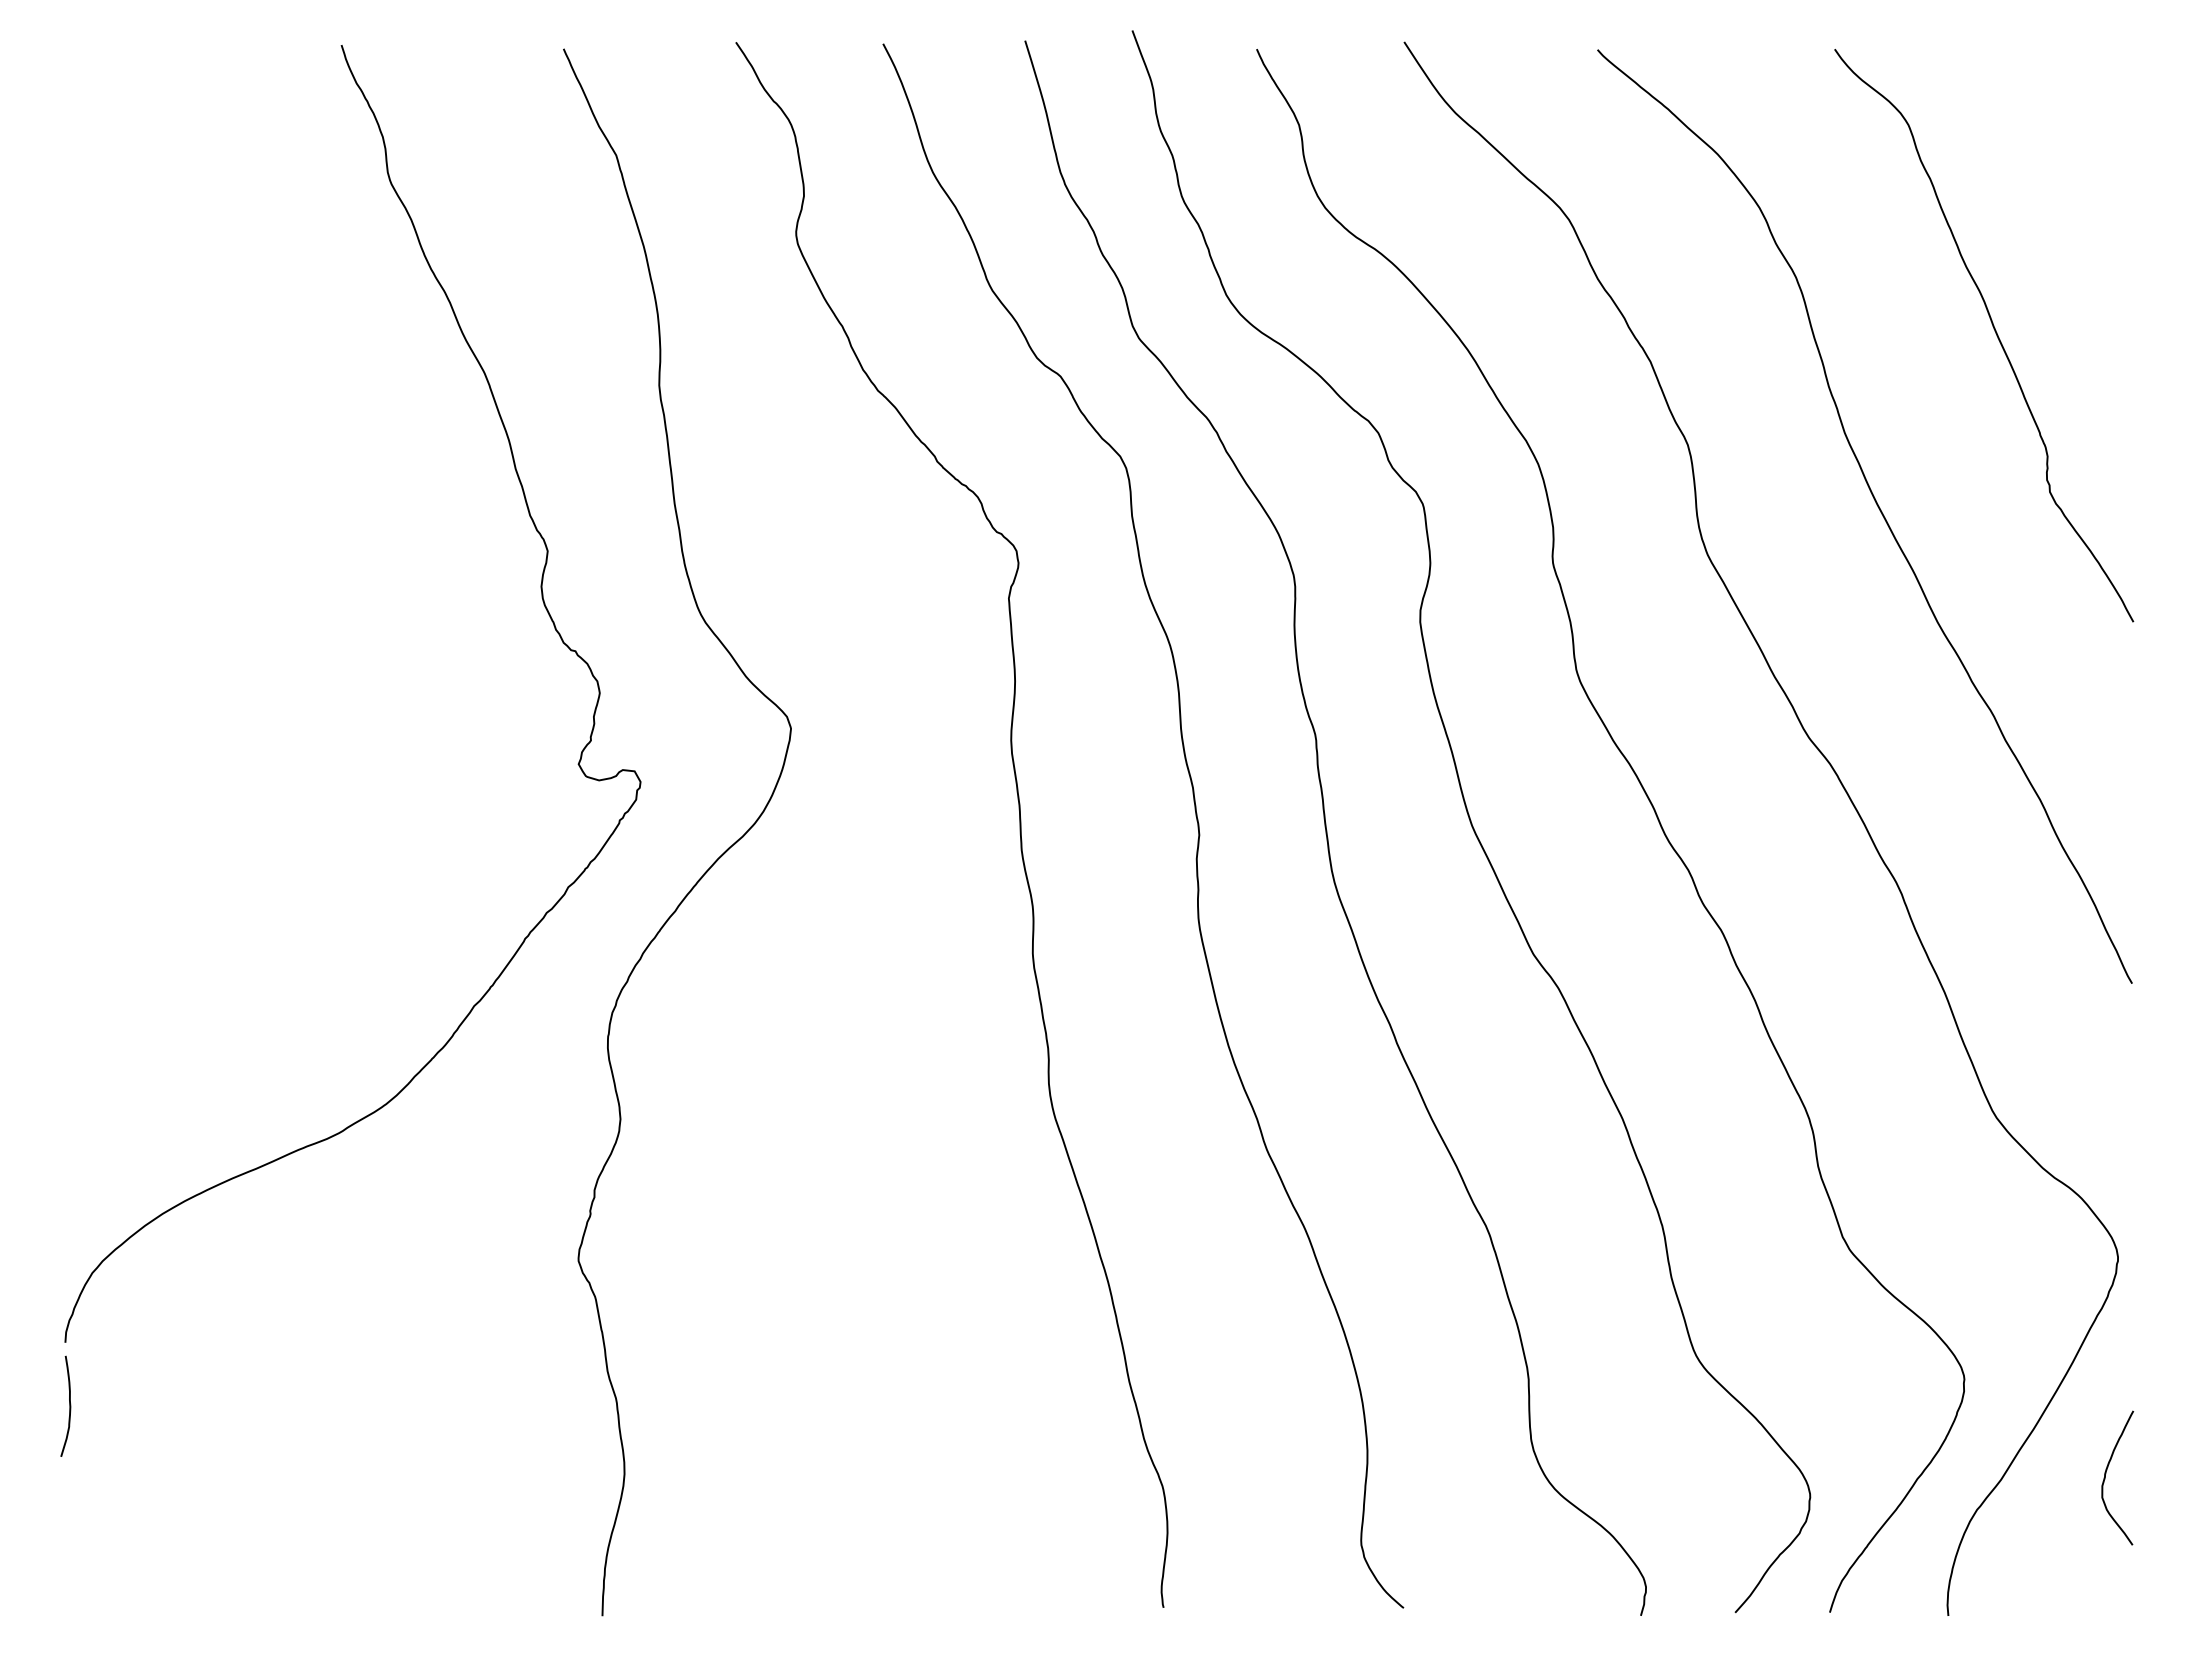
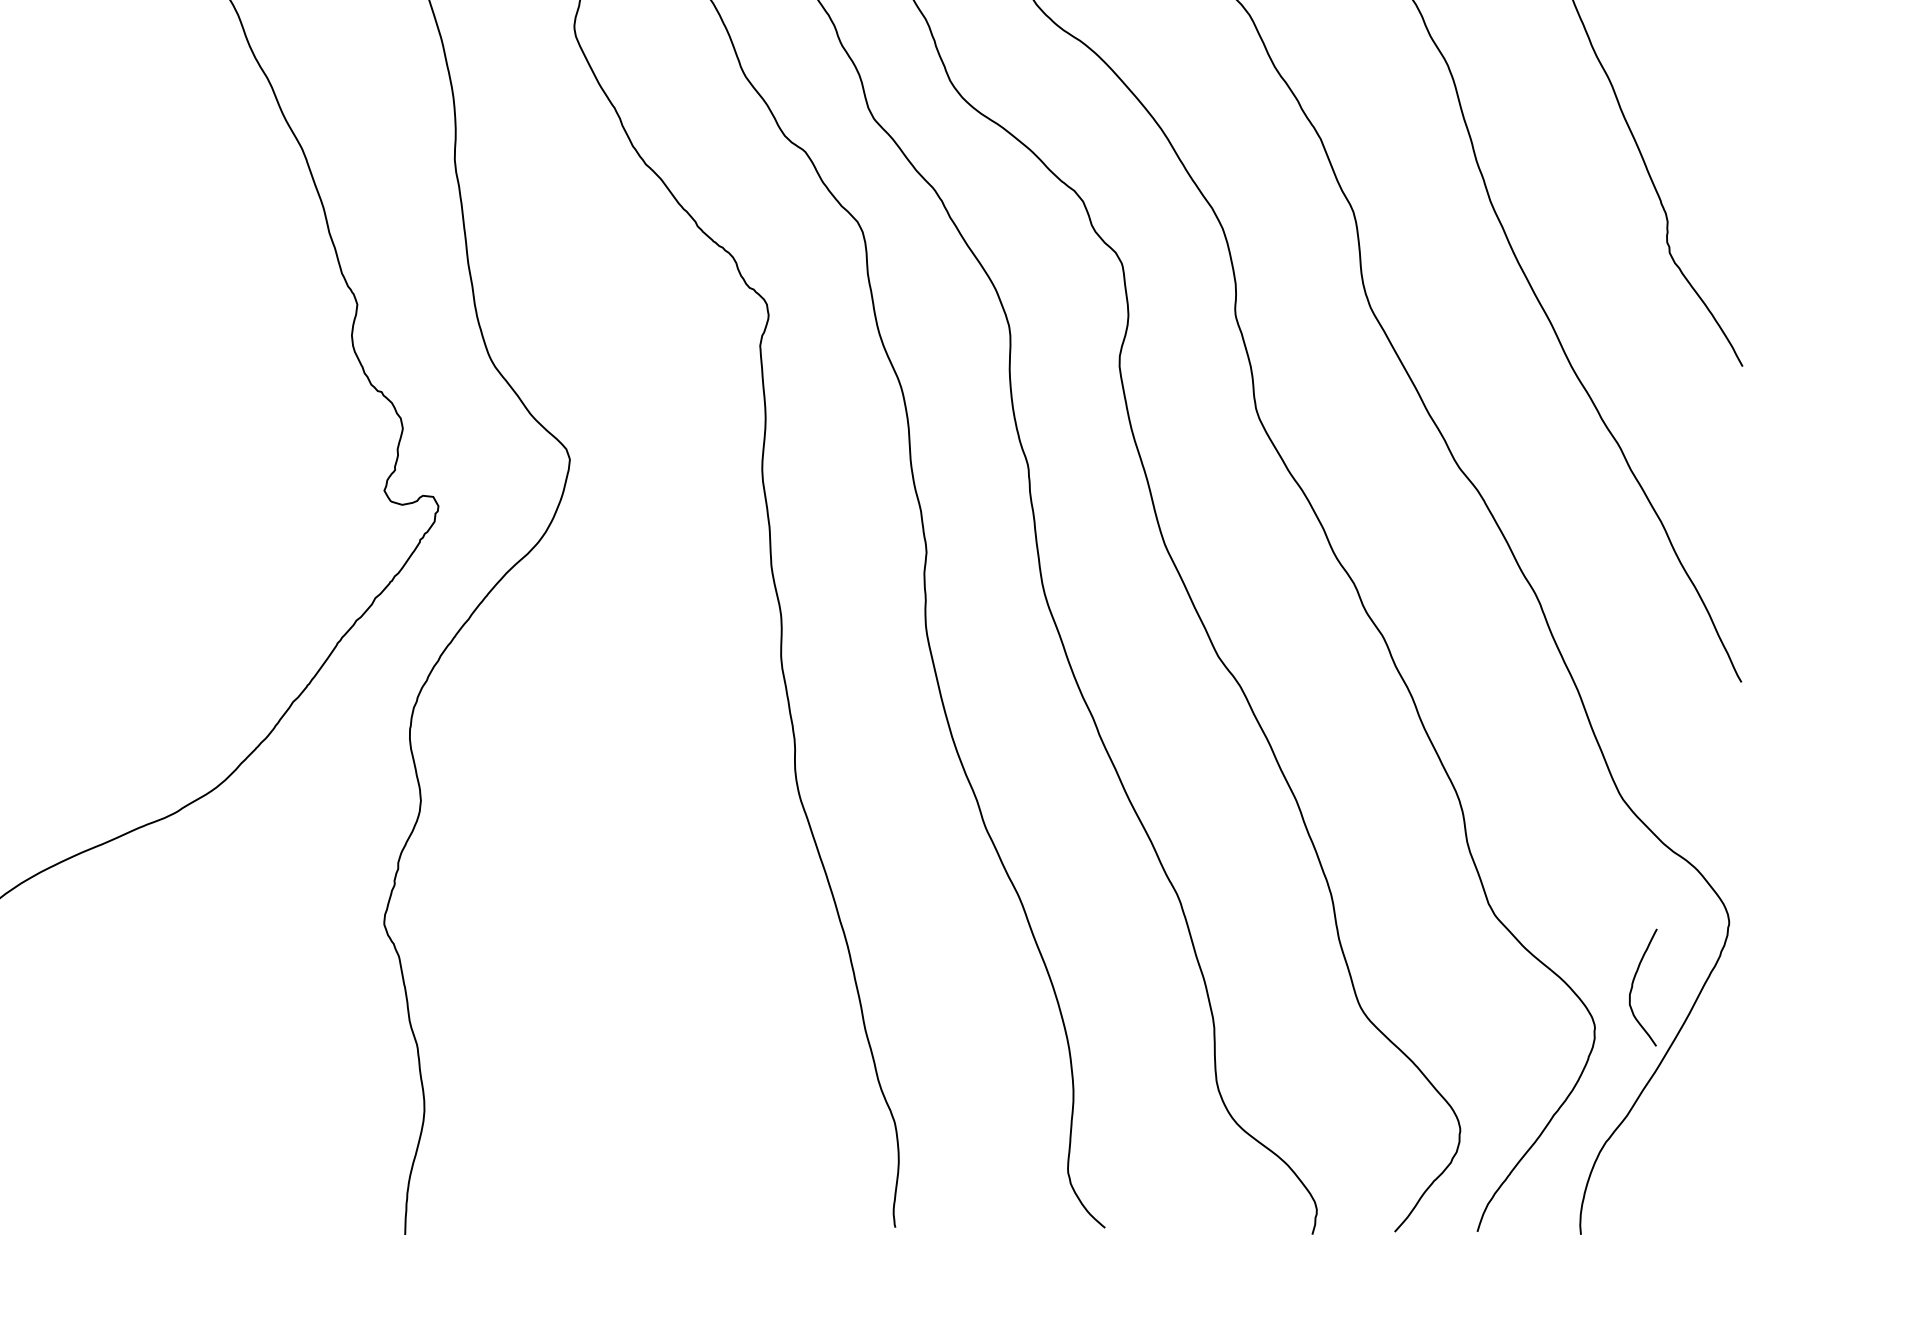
curve: (2106, 1473) -> (1633, 983), moved

